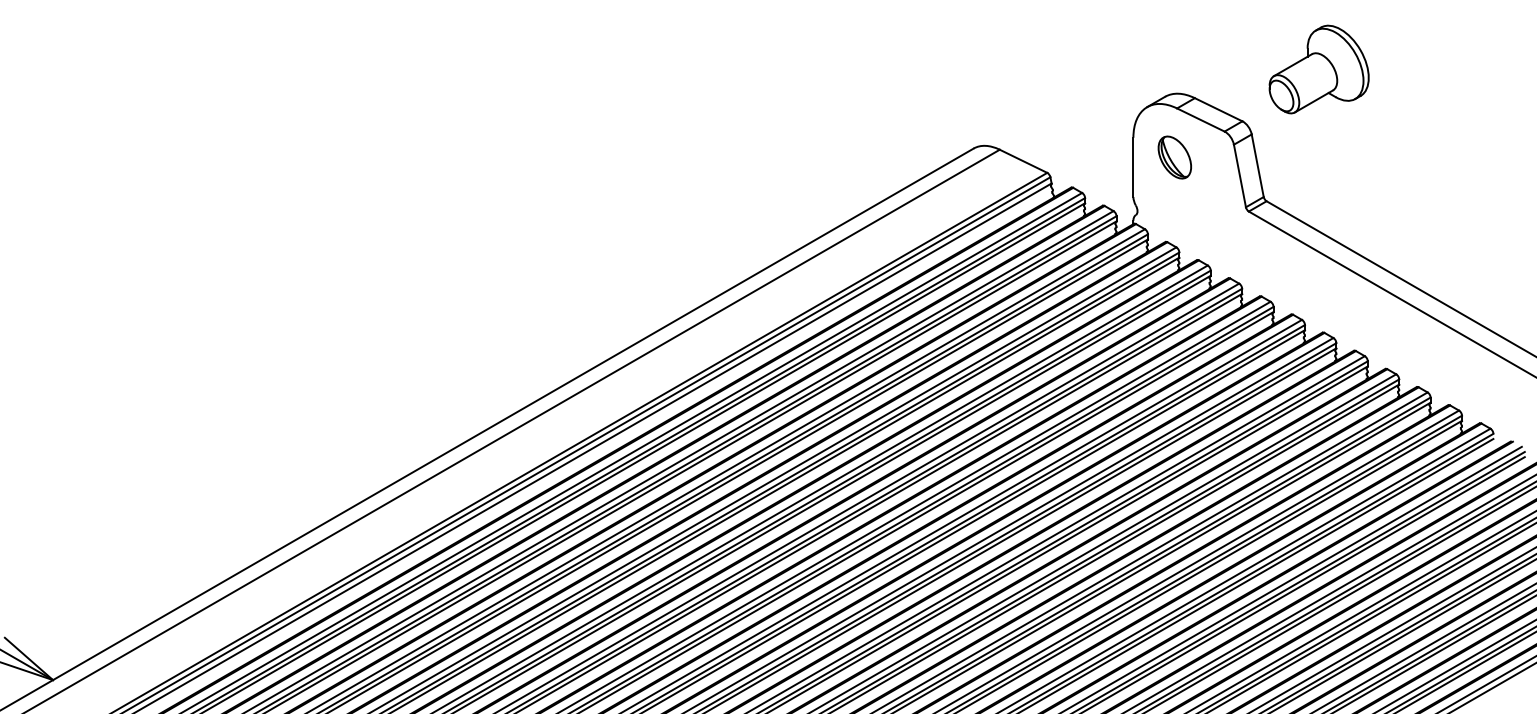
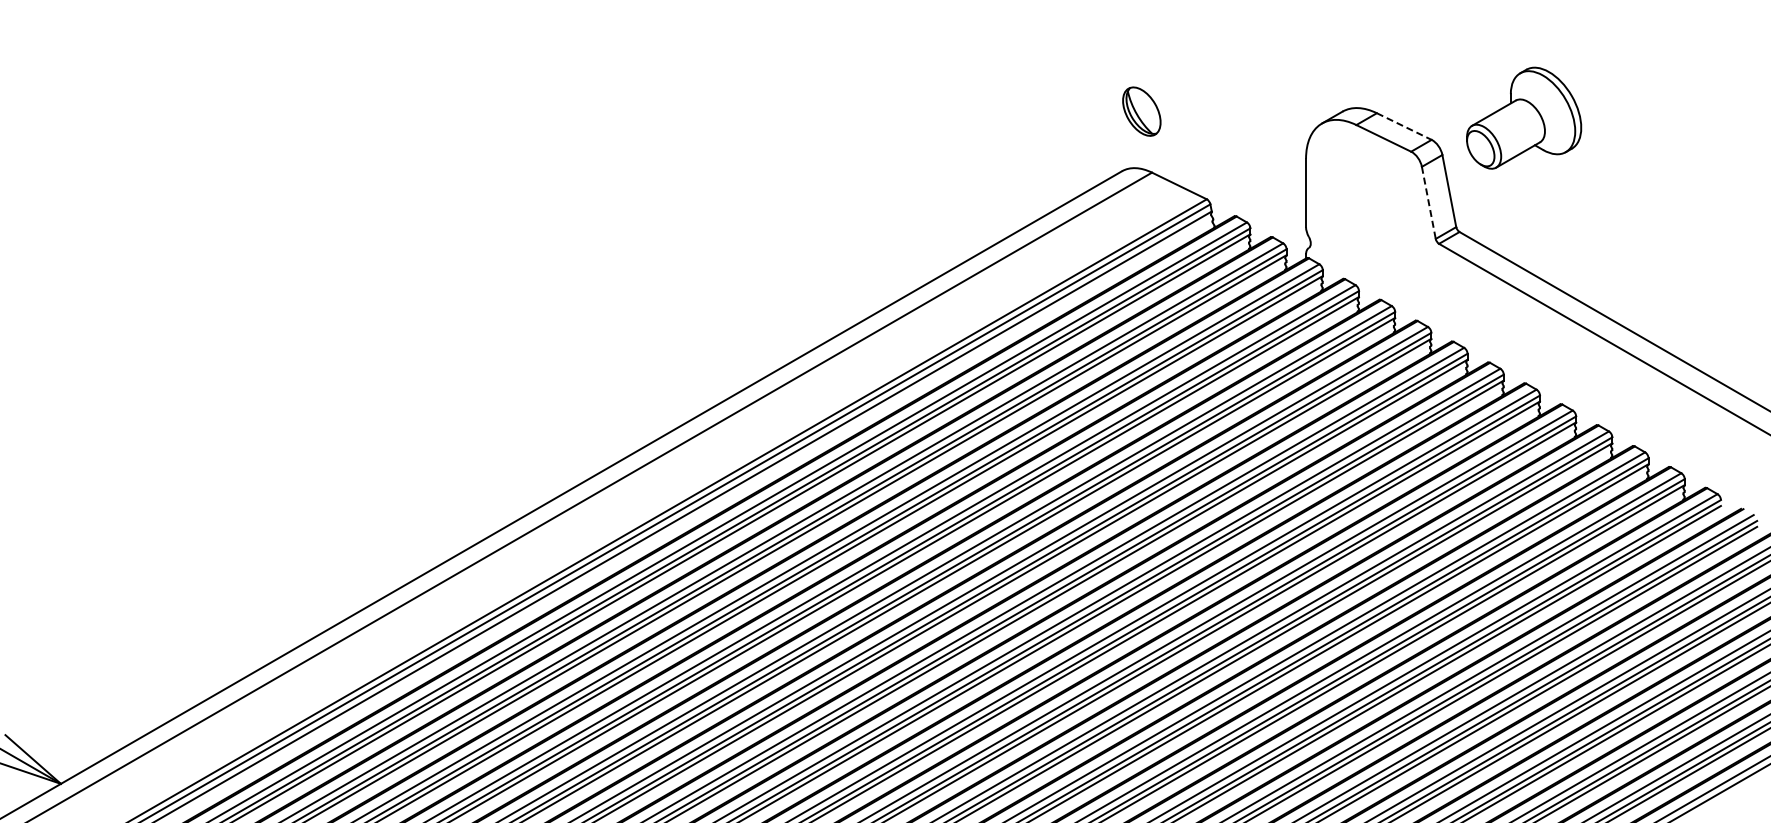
part: (1319, 68) -> (1524, 117), moved
line: (1218, 109) -> (1404, 126), solid -> dashed
part: (1174, 157) -> (1141, 111), moved
line: (1239, 175) -> (1428, 202), solid -> dashed

